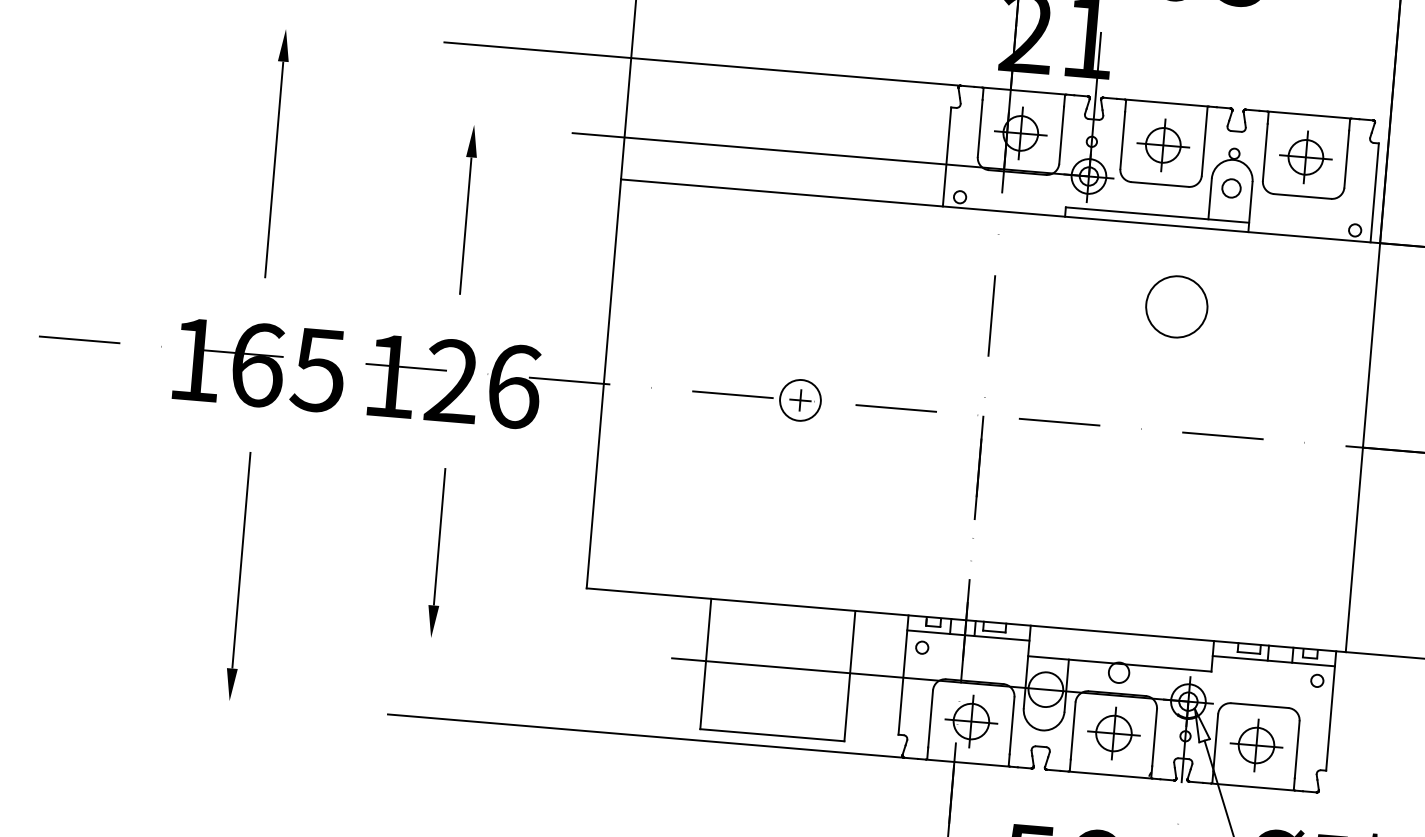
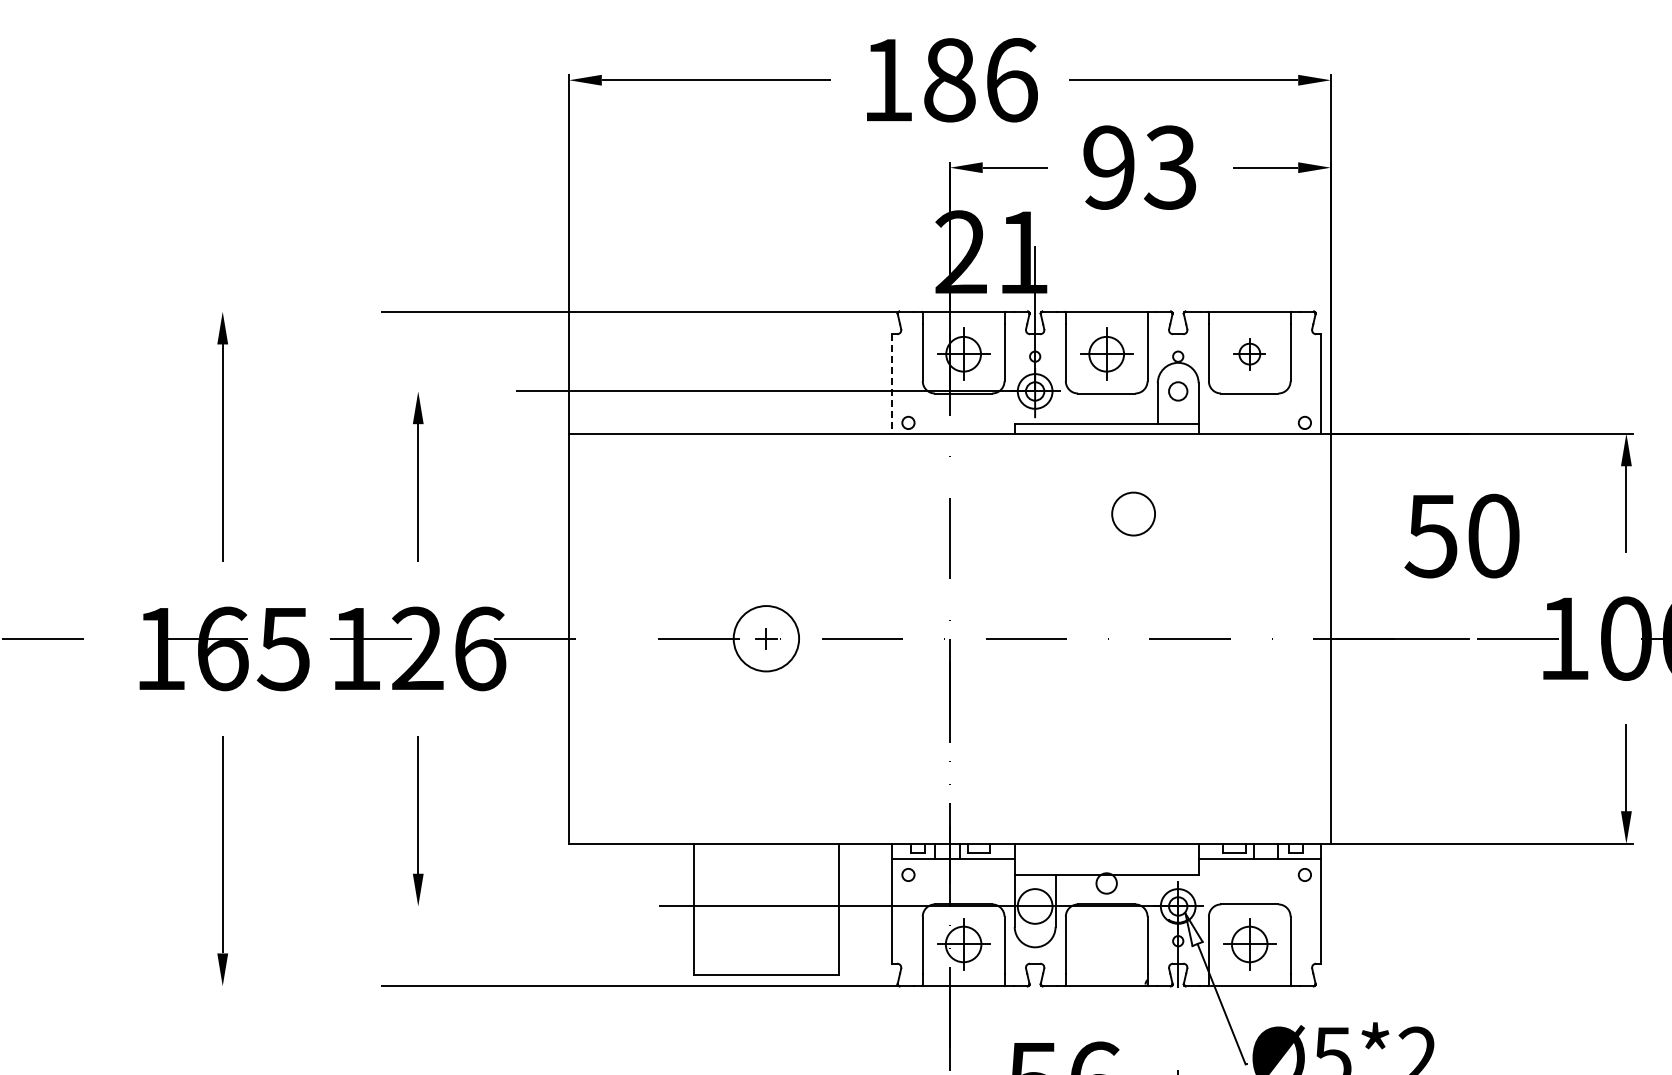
line: (947, 156) -> (892, 383), solid -> dashed
part: (1305, 156) -> (1249, 353), size x0.6
circle: (1176, 306) -> (1133, 513), size x0.7
circle: (799, 400) -> (765, 638), size x1.6
part: (1113, 733) -> (1106, 944), removed

